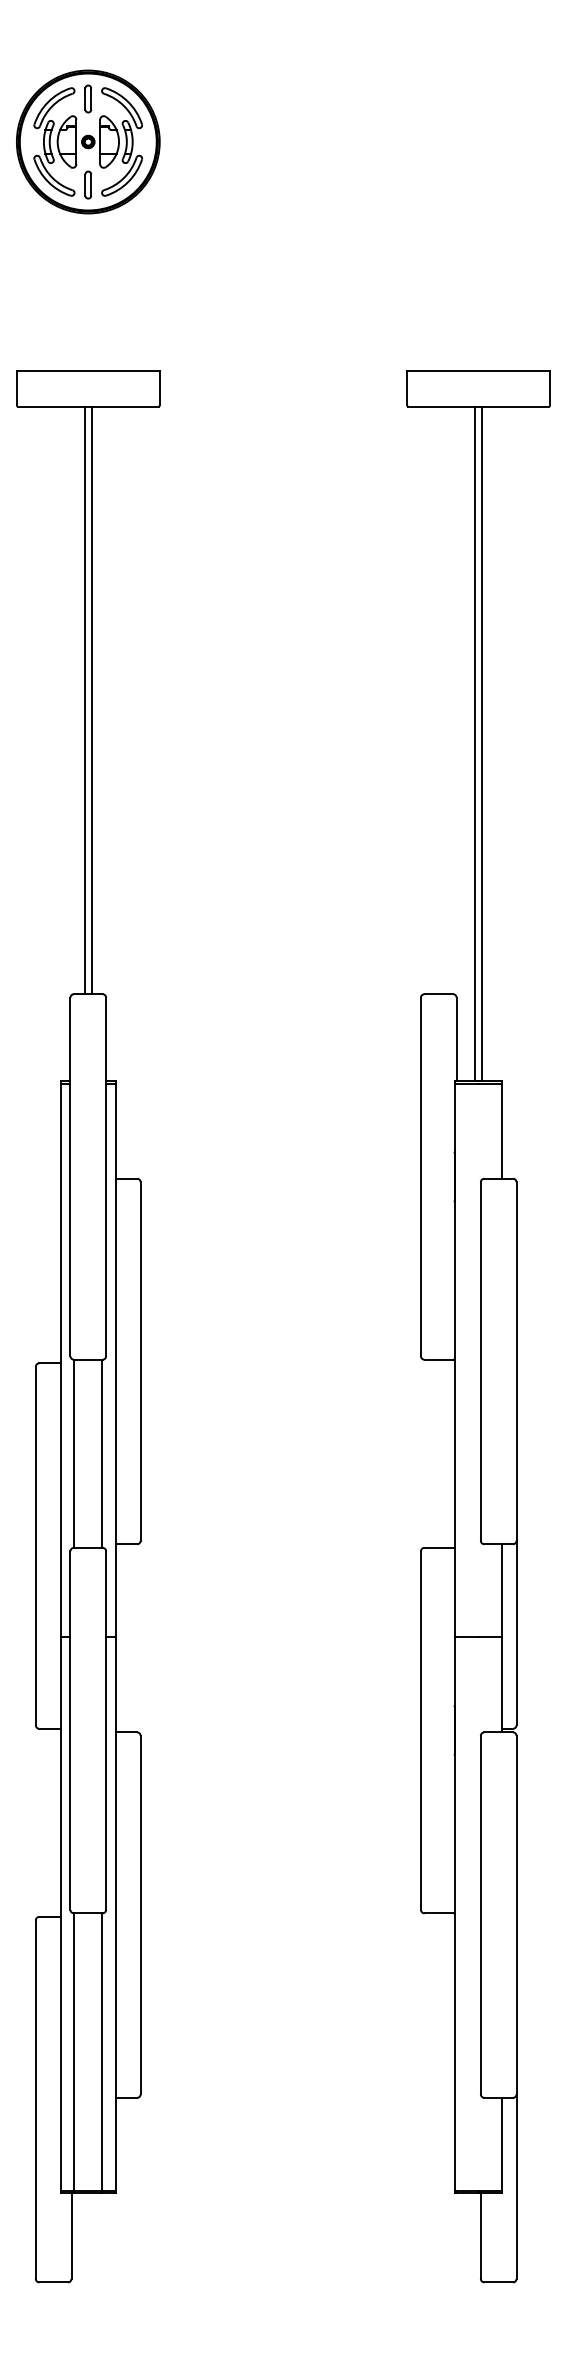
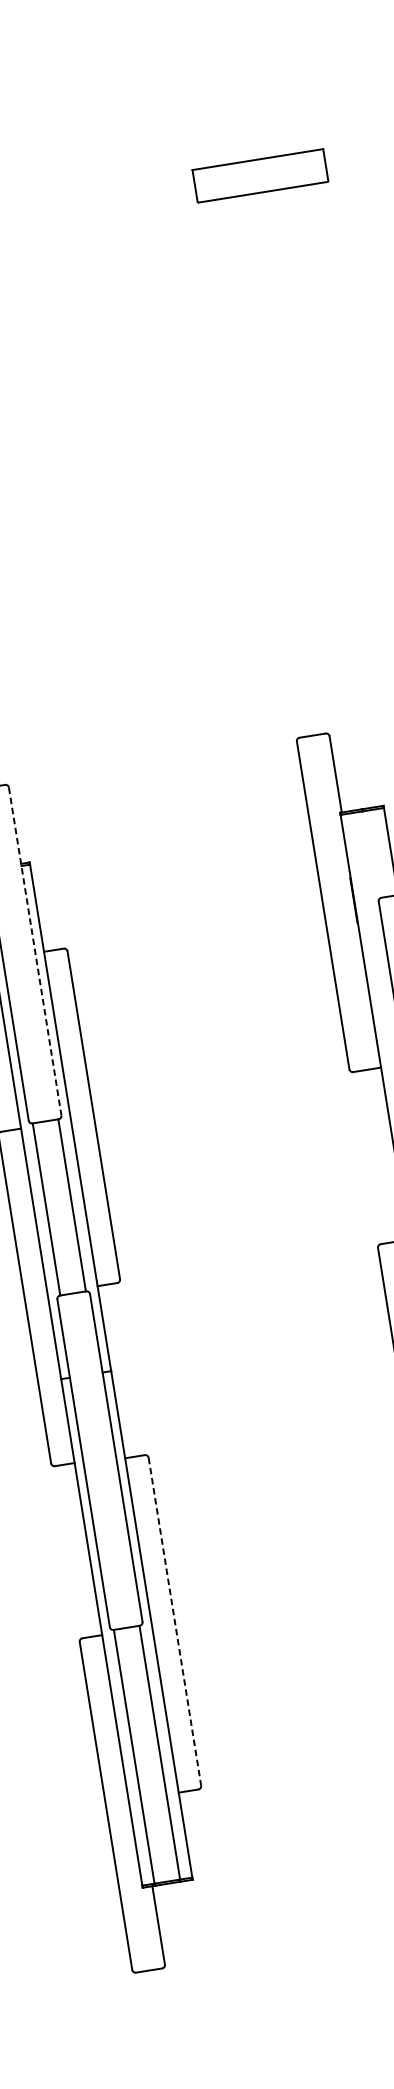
line: (475, 743) -> (309, 500), removed
line: (482, 743) -> (315, 499), removed
line: (106, 1177) -> (35, 951), solid -> dashed
line: (140, 1915) -> (174, 1622), solid -> dashed

